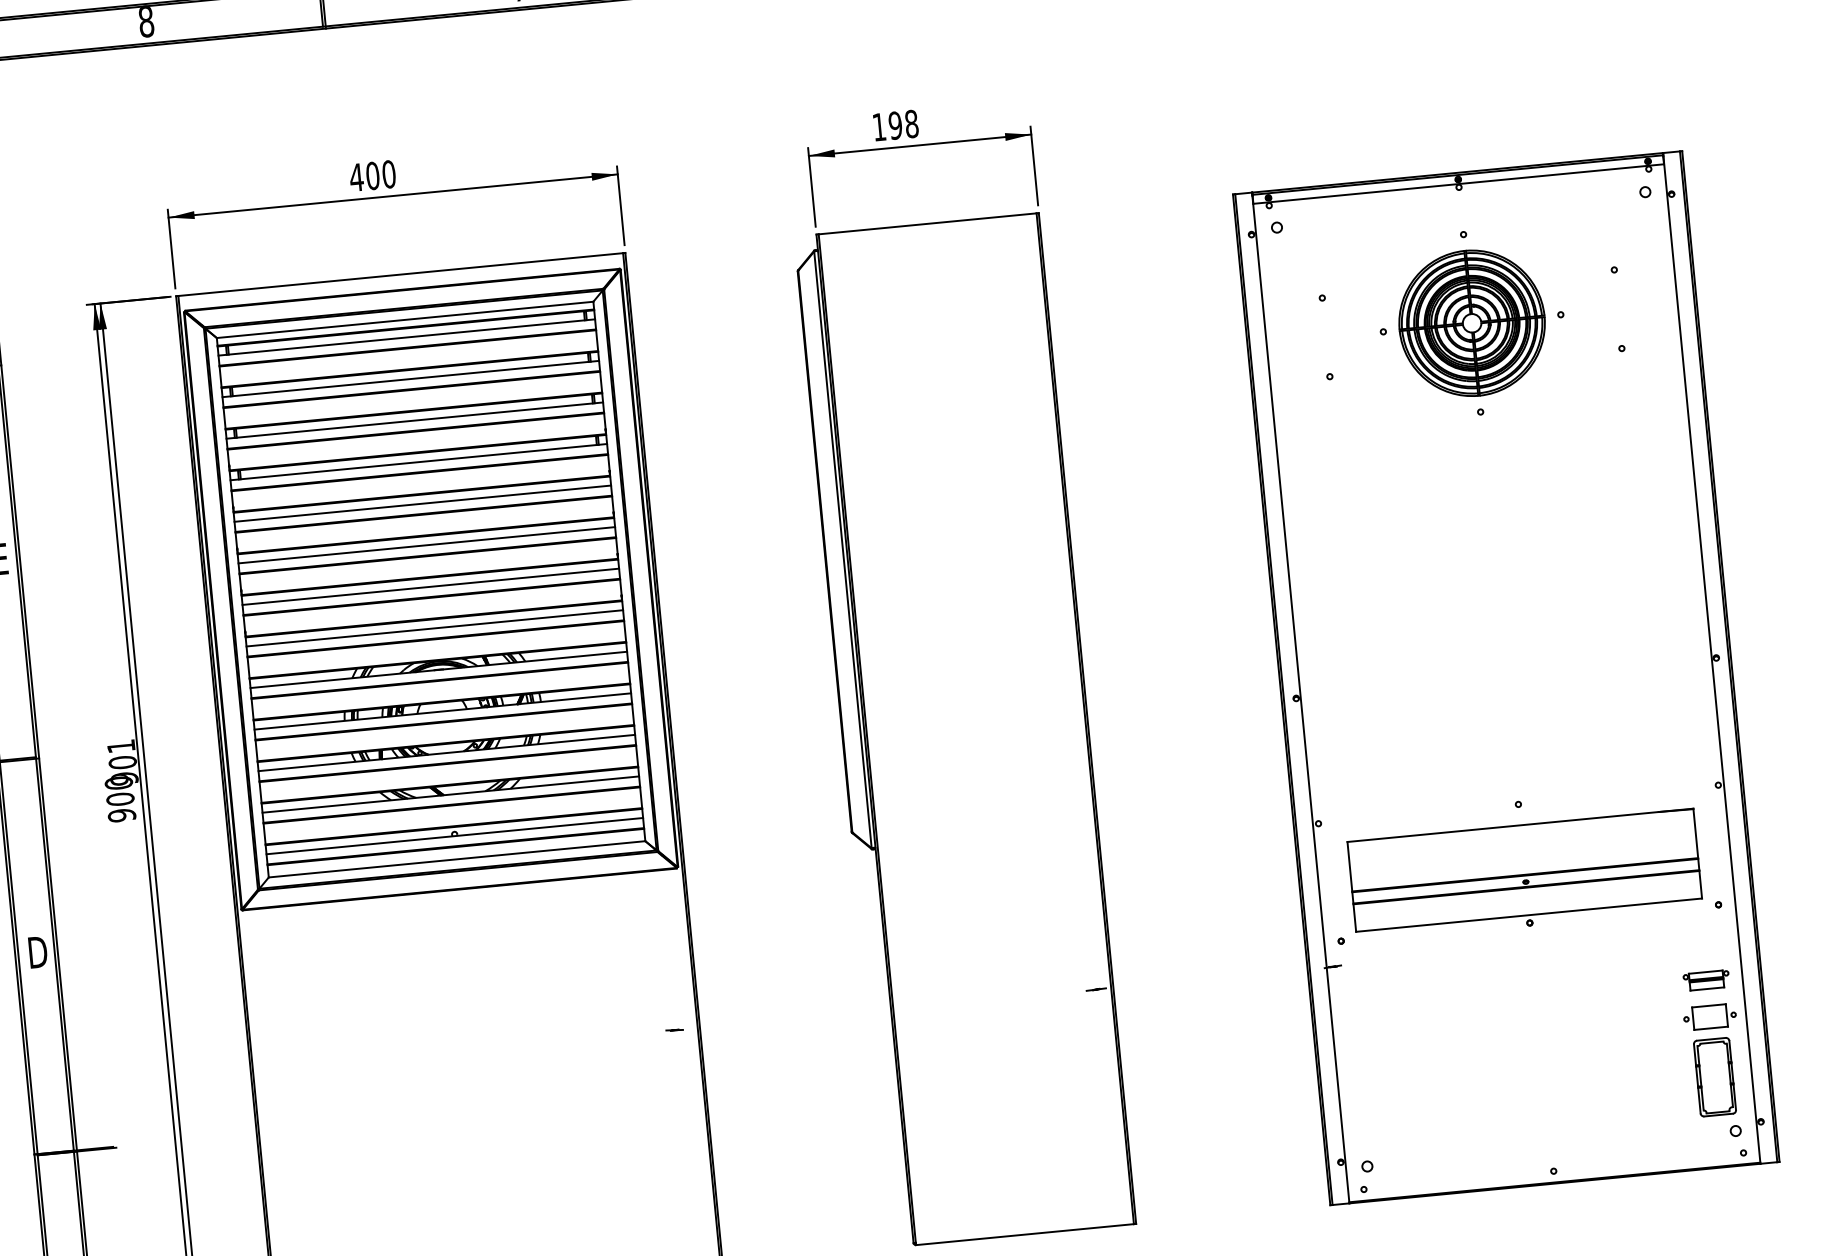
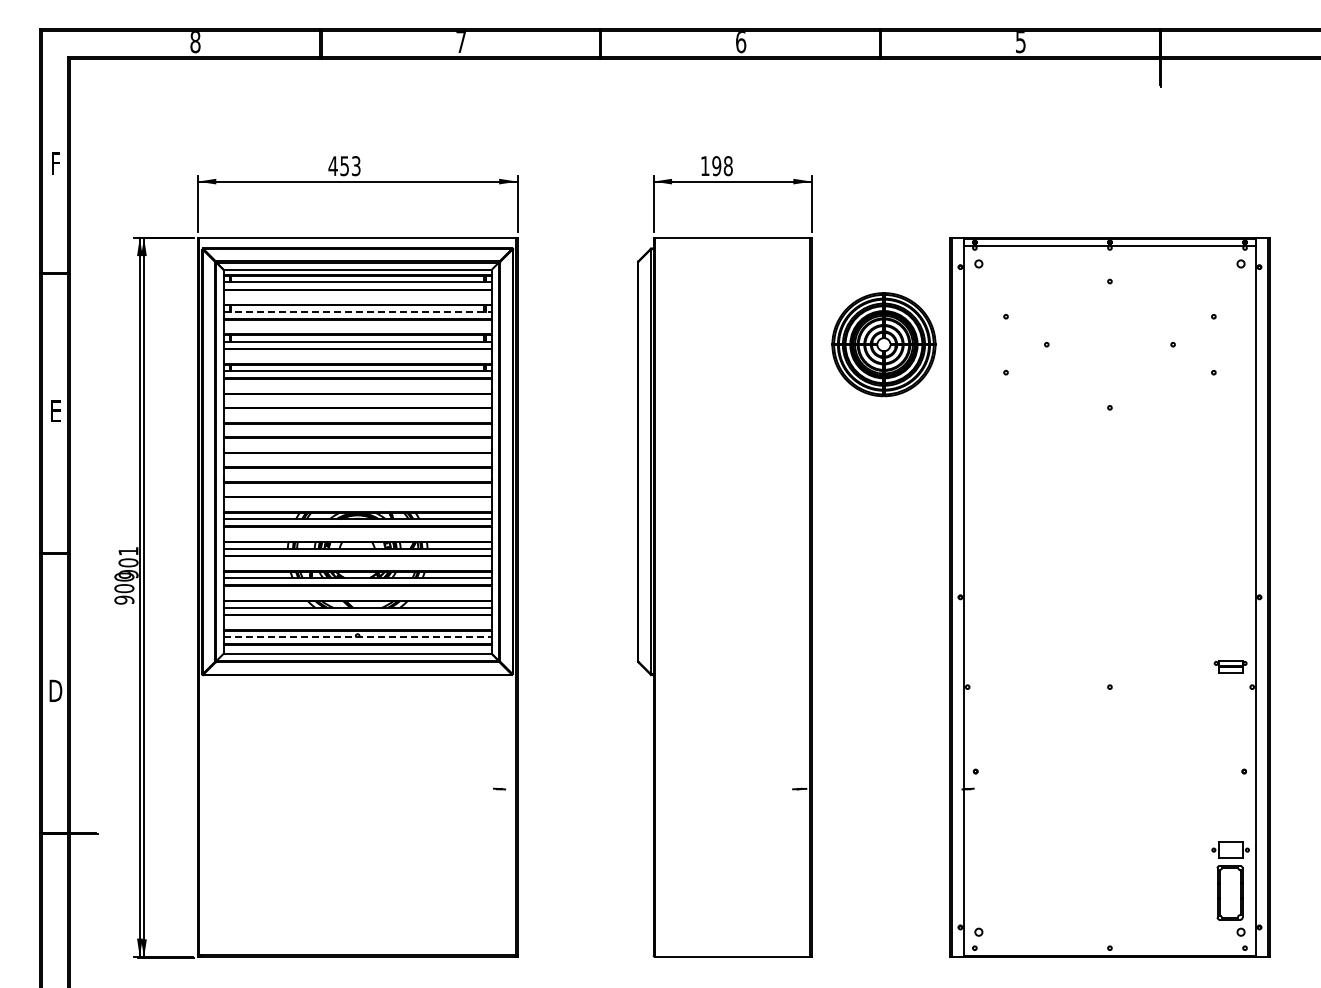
text: (381, 175) -> (350, 166), 400 -> 453
part: (1471, 323) -> (883, 344), moved
line: (411, 378) -> (358, 311), solid -> dashed
line: (422, 503) -> (357, 400), removed
line: (426, 545) -> (357, 430), removed
line: (430, 586) -> (357, 459), removed
line: (434, 628) -> (357, 489), removed
line: (455, 836) -> (358, 637), solid -> dashed
part: (1524, 875) -> (1109, 737), removed
part: (1706, 979) -> (1230, 666), moved

